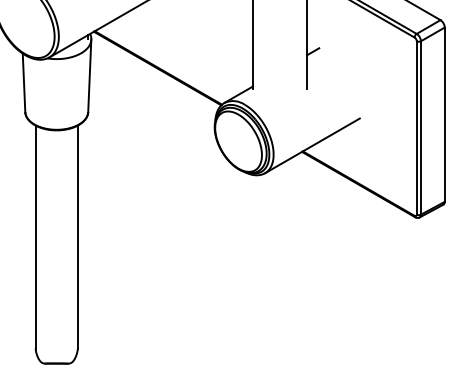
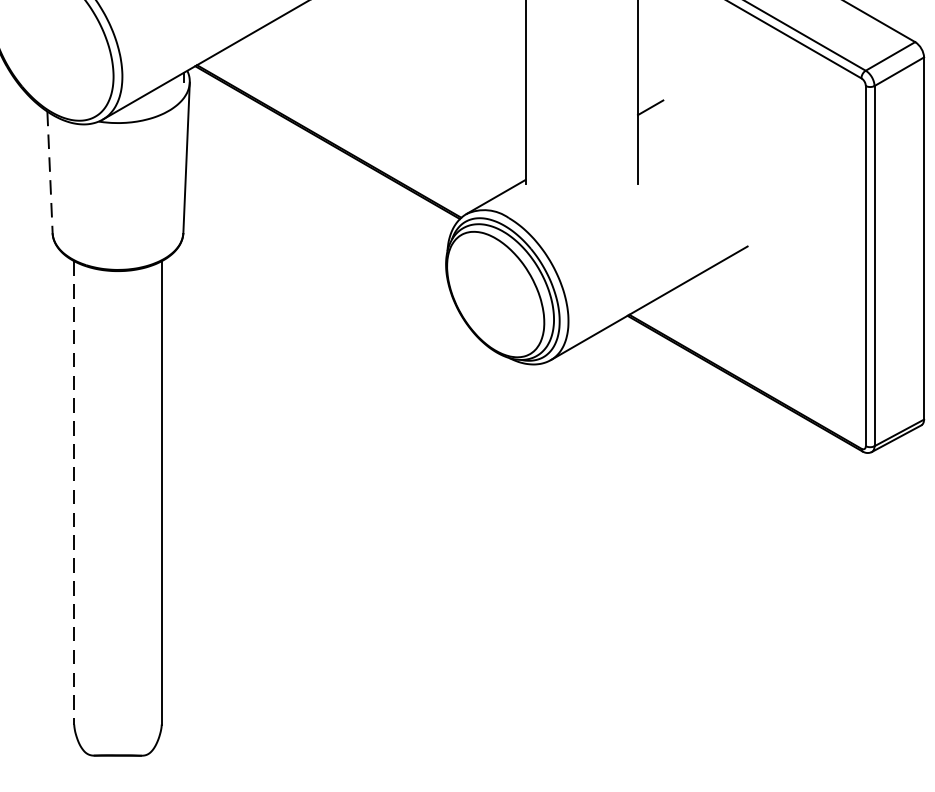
line: (24, 83) -> (50, 173), solid -> dashed
line: (35, 237) -> (73, 493), solid -> dashed

